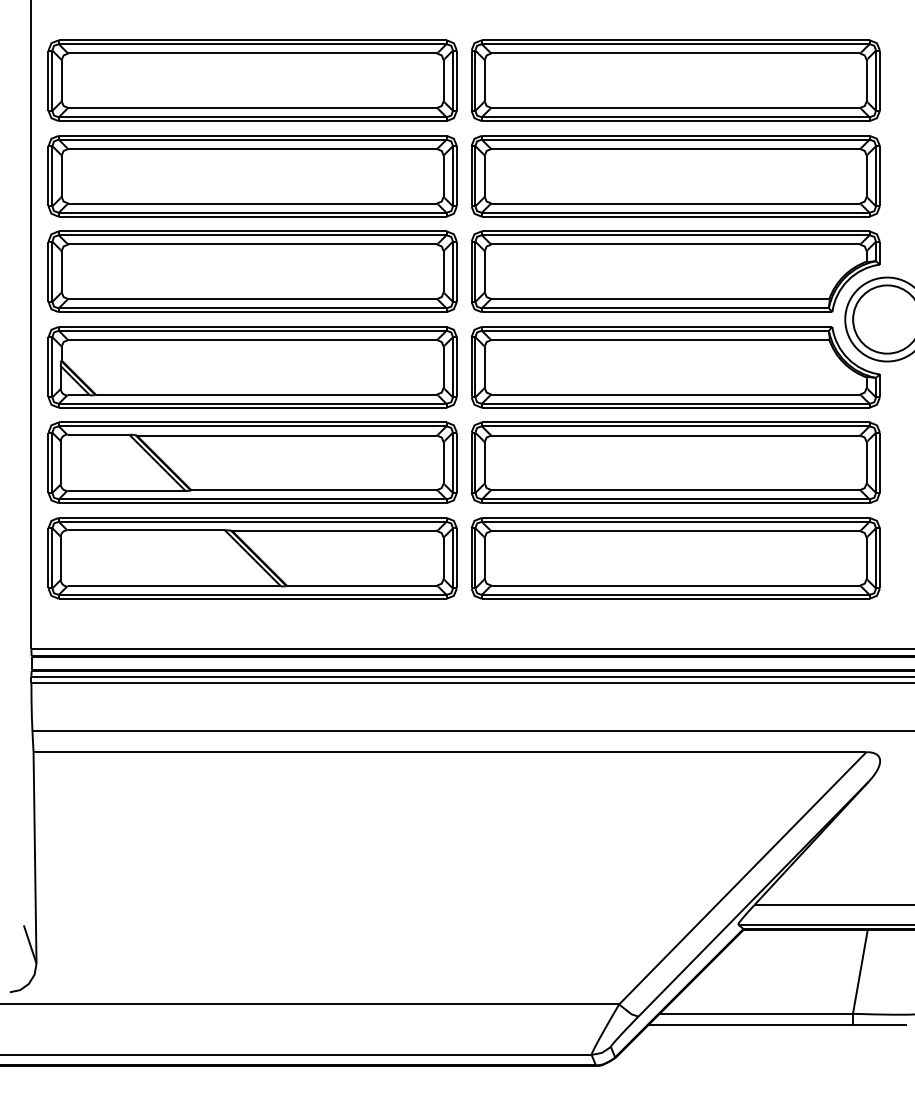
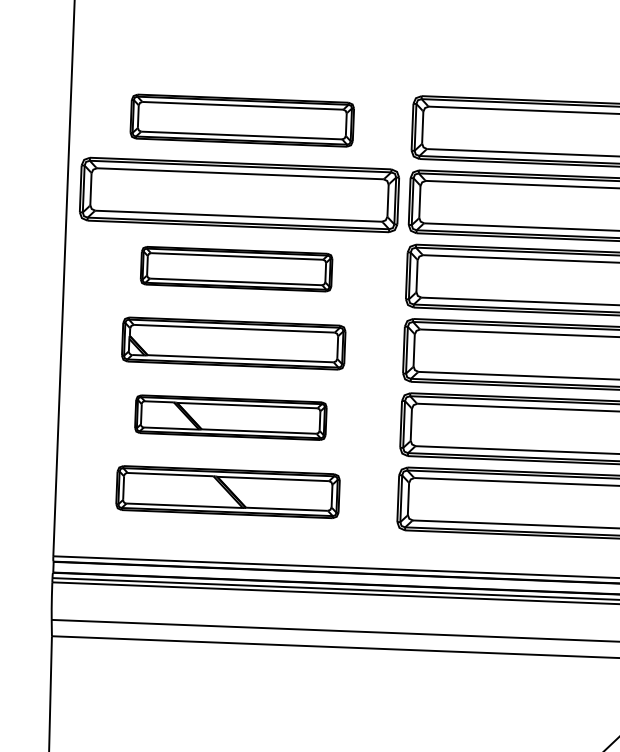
part: (252, 80) -> (242, 120), size x0.7
part: (252, 271) -> (236, 269), size x0.6
part: (252, 367) -> (233, 343), size x0.7
part: (252, 462) -> (230, 417), size x0.6
part: (252, 558) -> (227, 492), size x0.7

